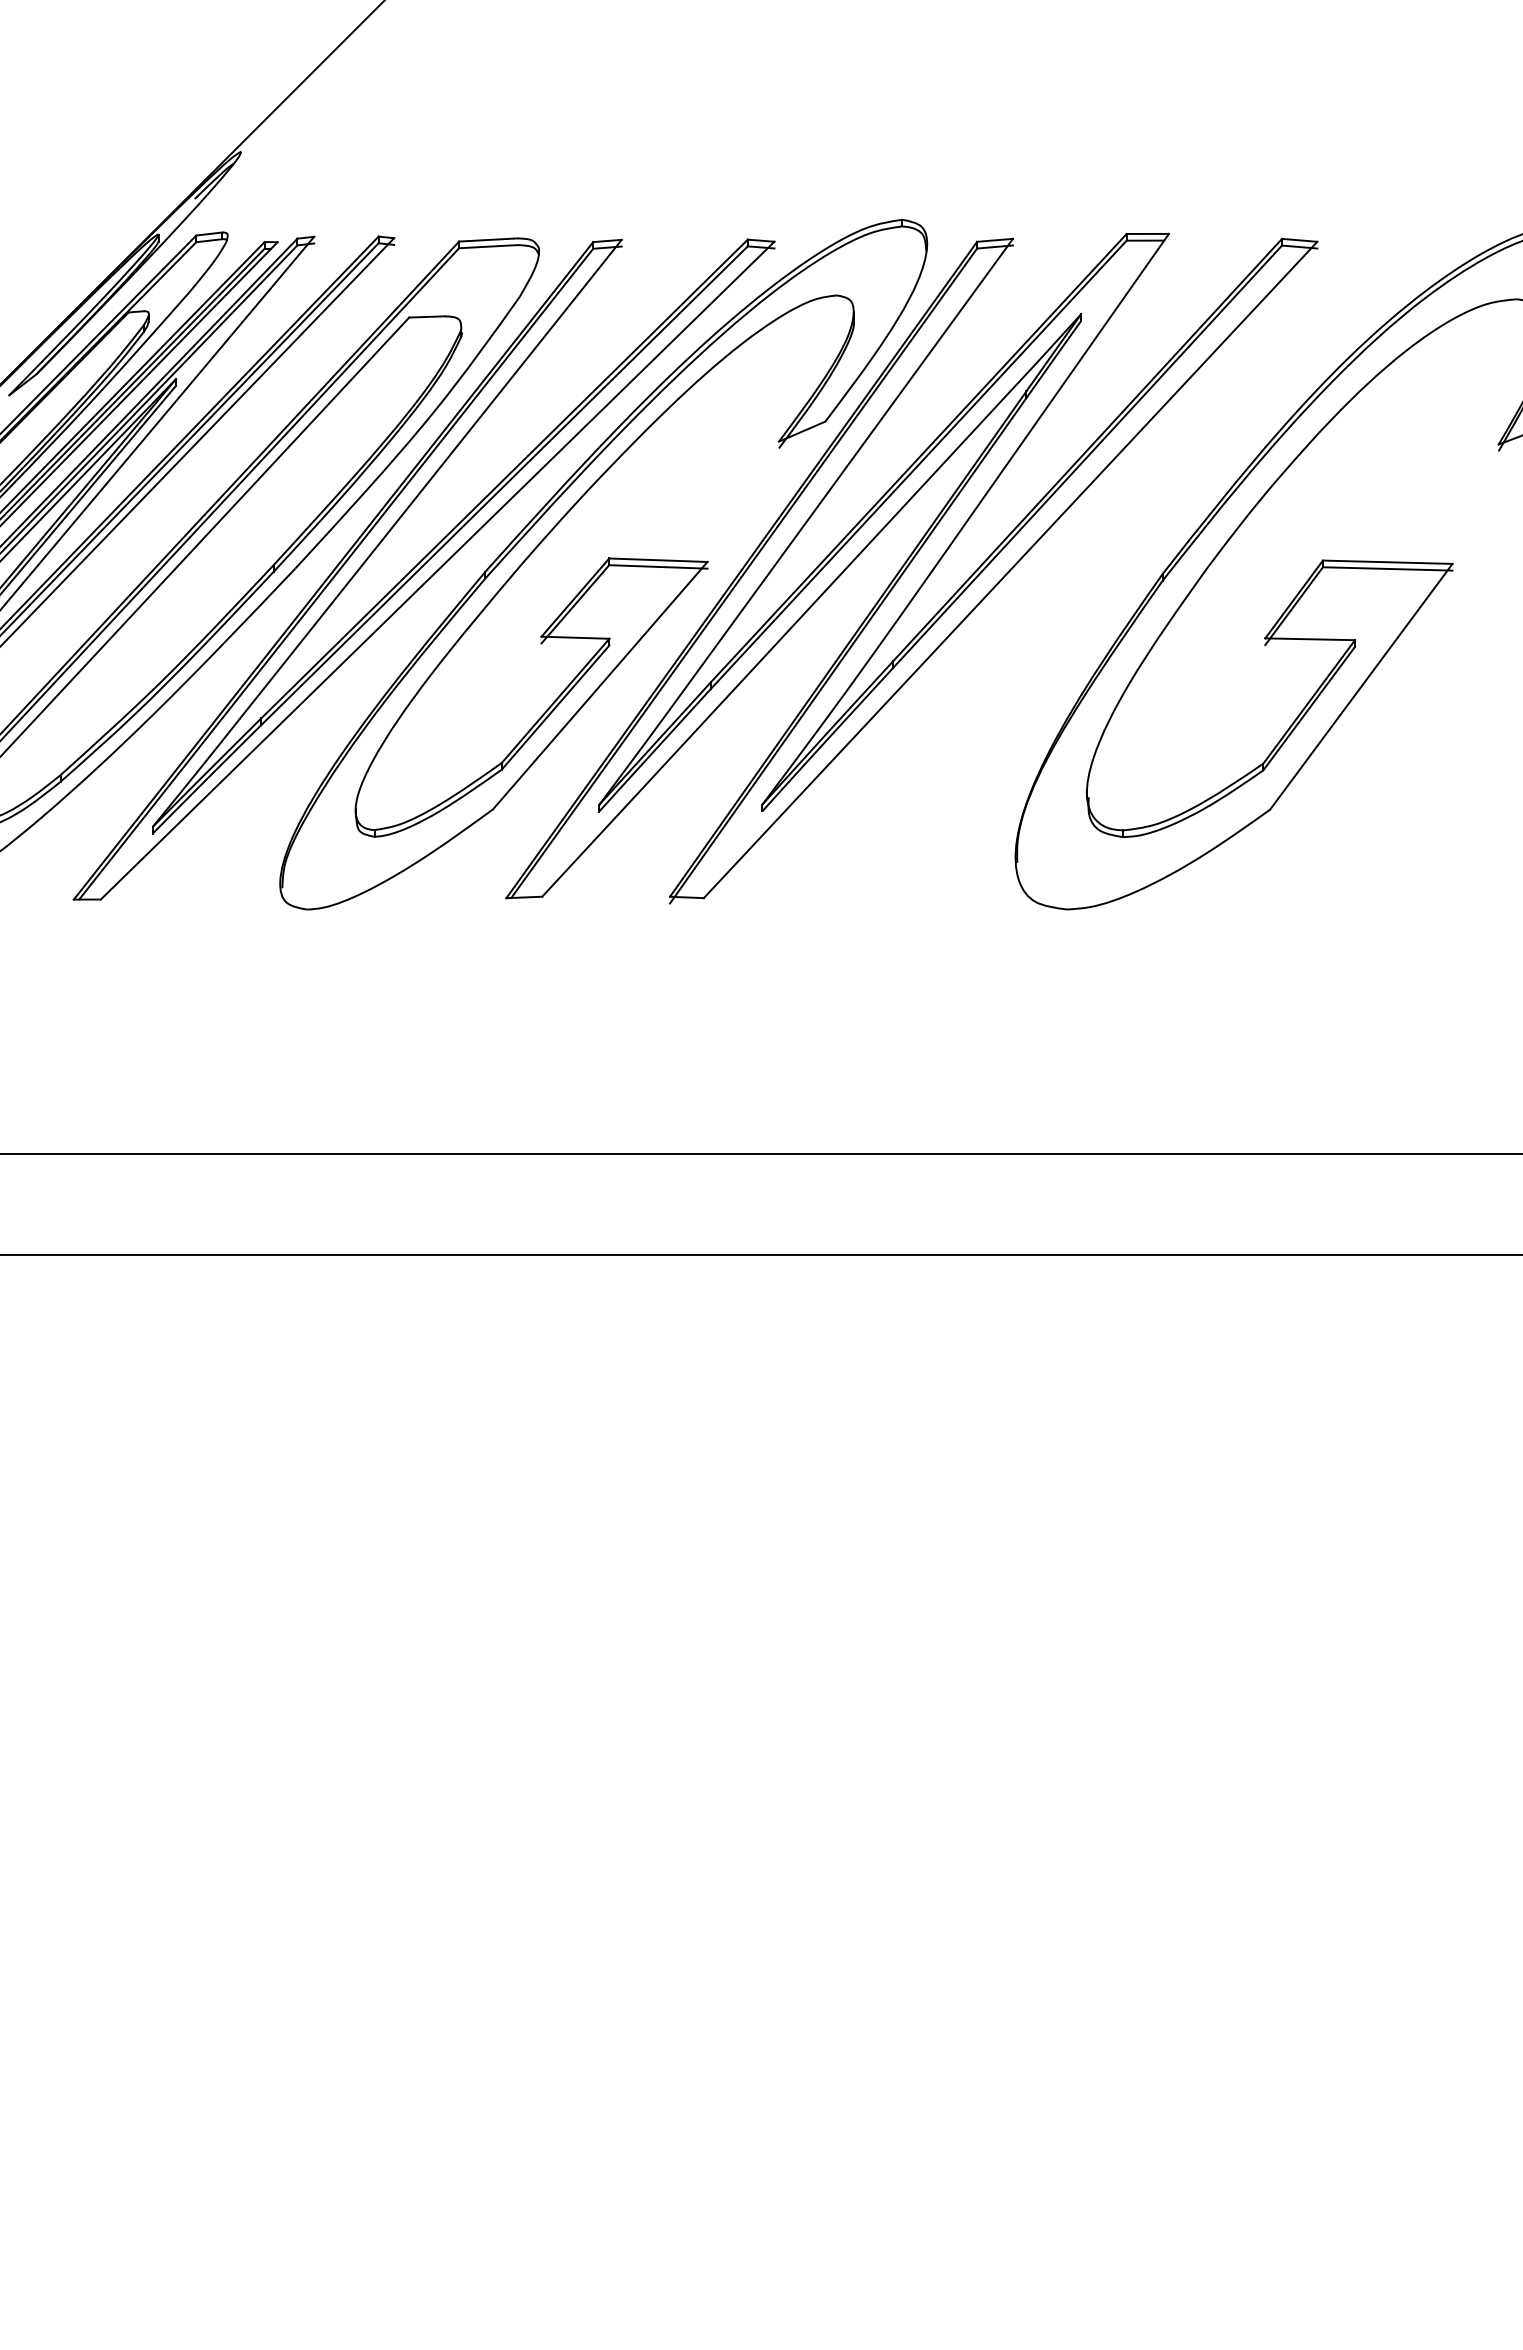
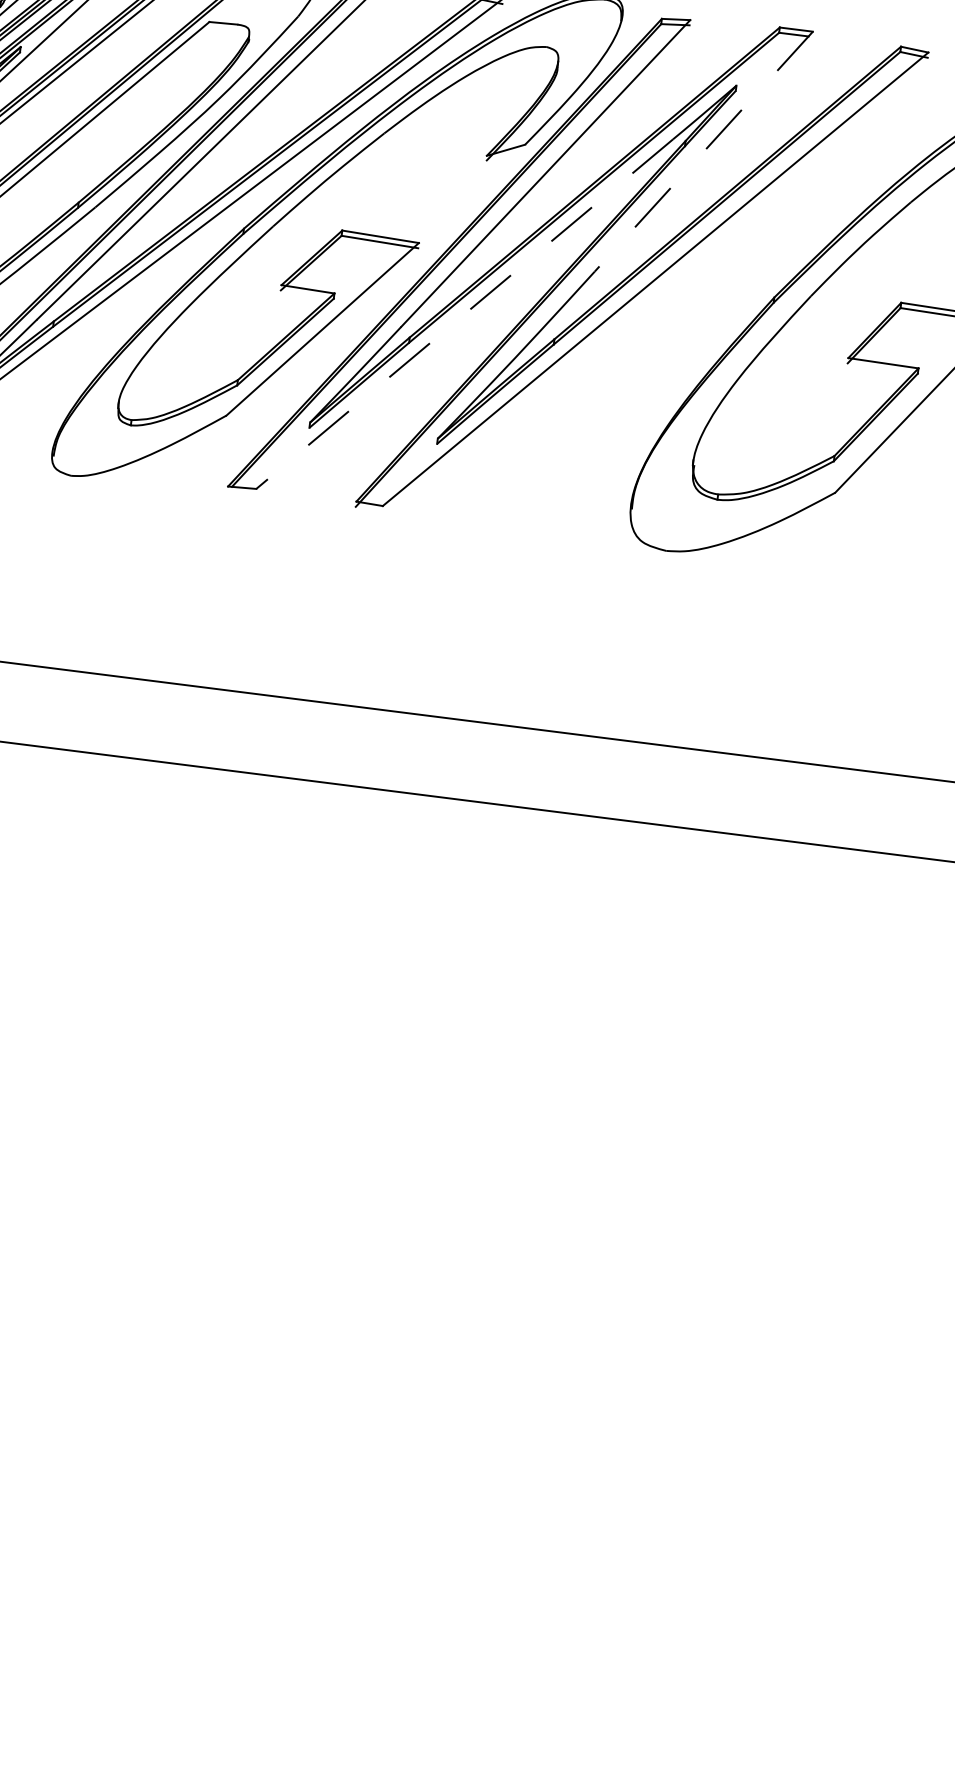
line: (1050, 402) -> (703, 152), solid -> dashed
line: (775, 644) -> (464, 314), solid -> dashed

